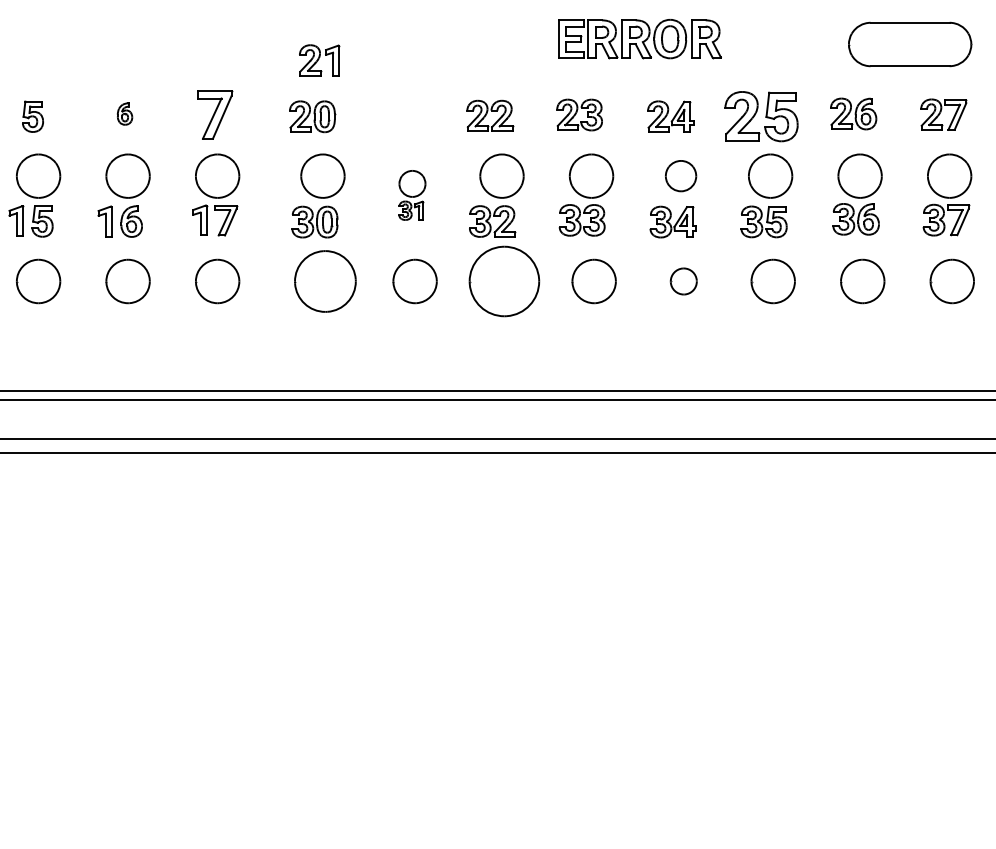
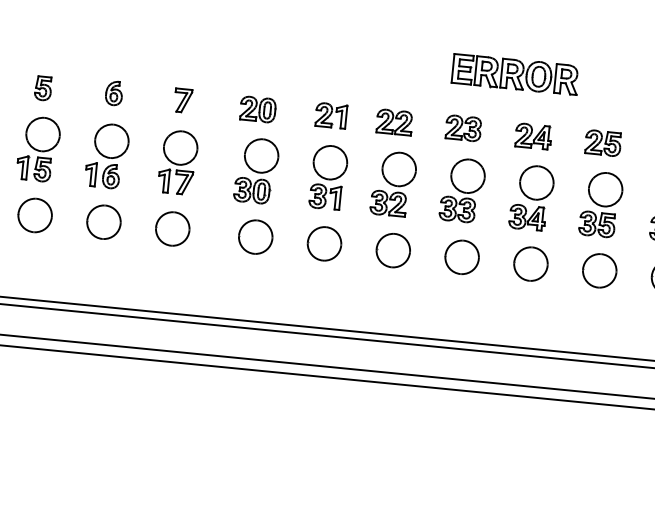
part: (319, 60) -> (331, 115), moved
part: (124, 113) -> (113, 92), size x1.43
part: (214, 114) -> (182, 100), size x0.62
part: (761, 116) -> (603, 143), size x0.62
part: (680, 175) -> (536, 182), size x1.43
part: (412, 195) -> (329, 177), size x1.67
part: (325, 281) -> (255, 237), size x0.71
part: (504, 281) -> (393, 250), size x0.62
part: (683, 281) -> (530, 264), size x1.67

